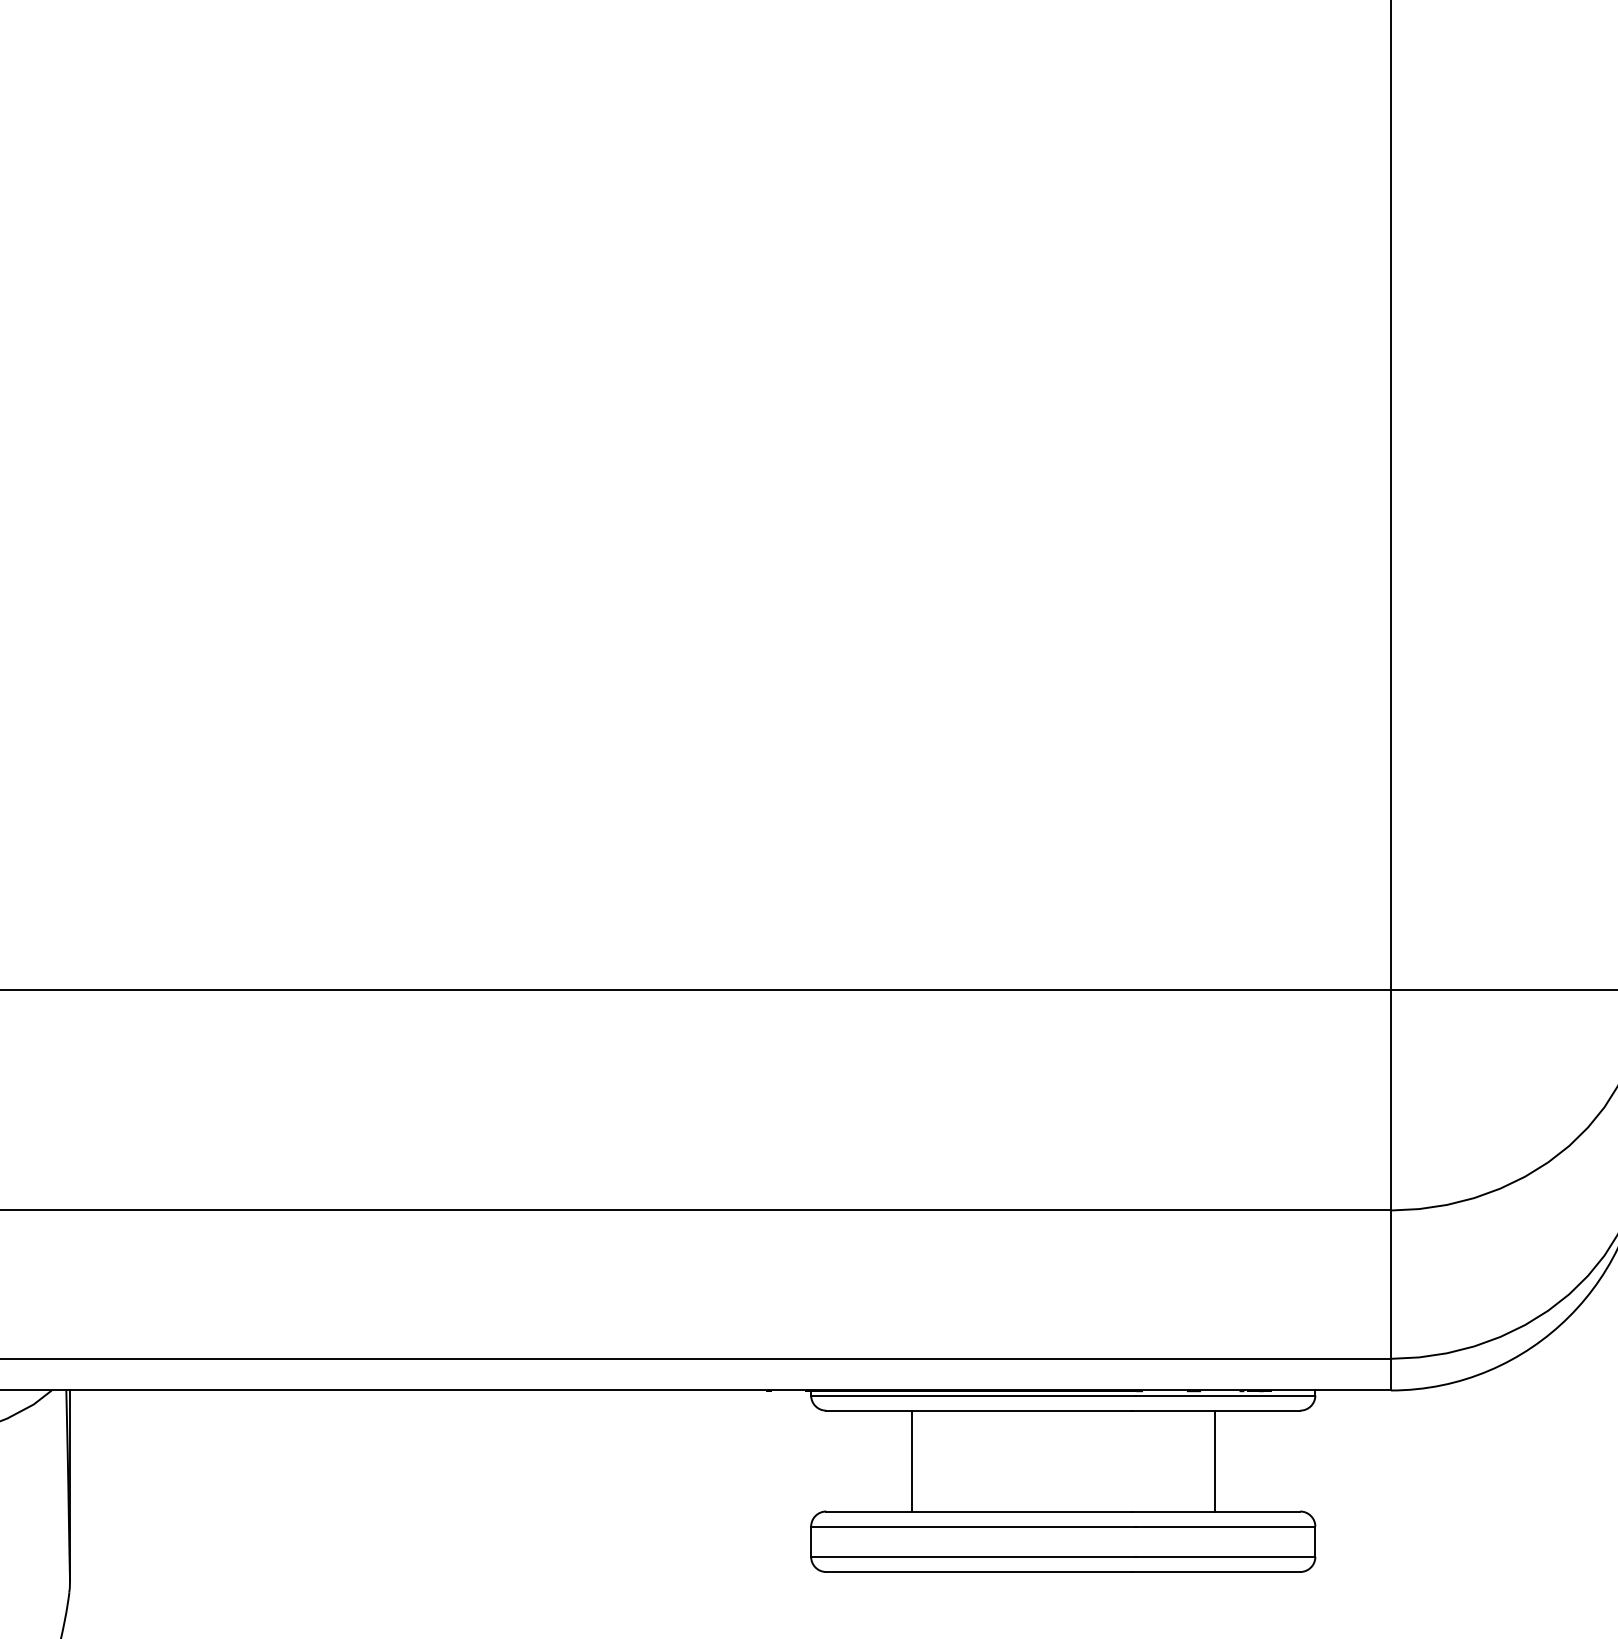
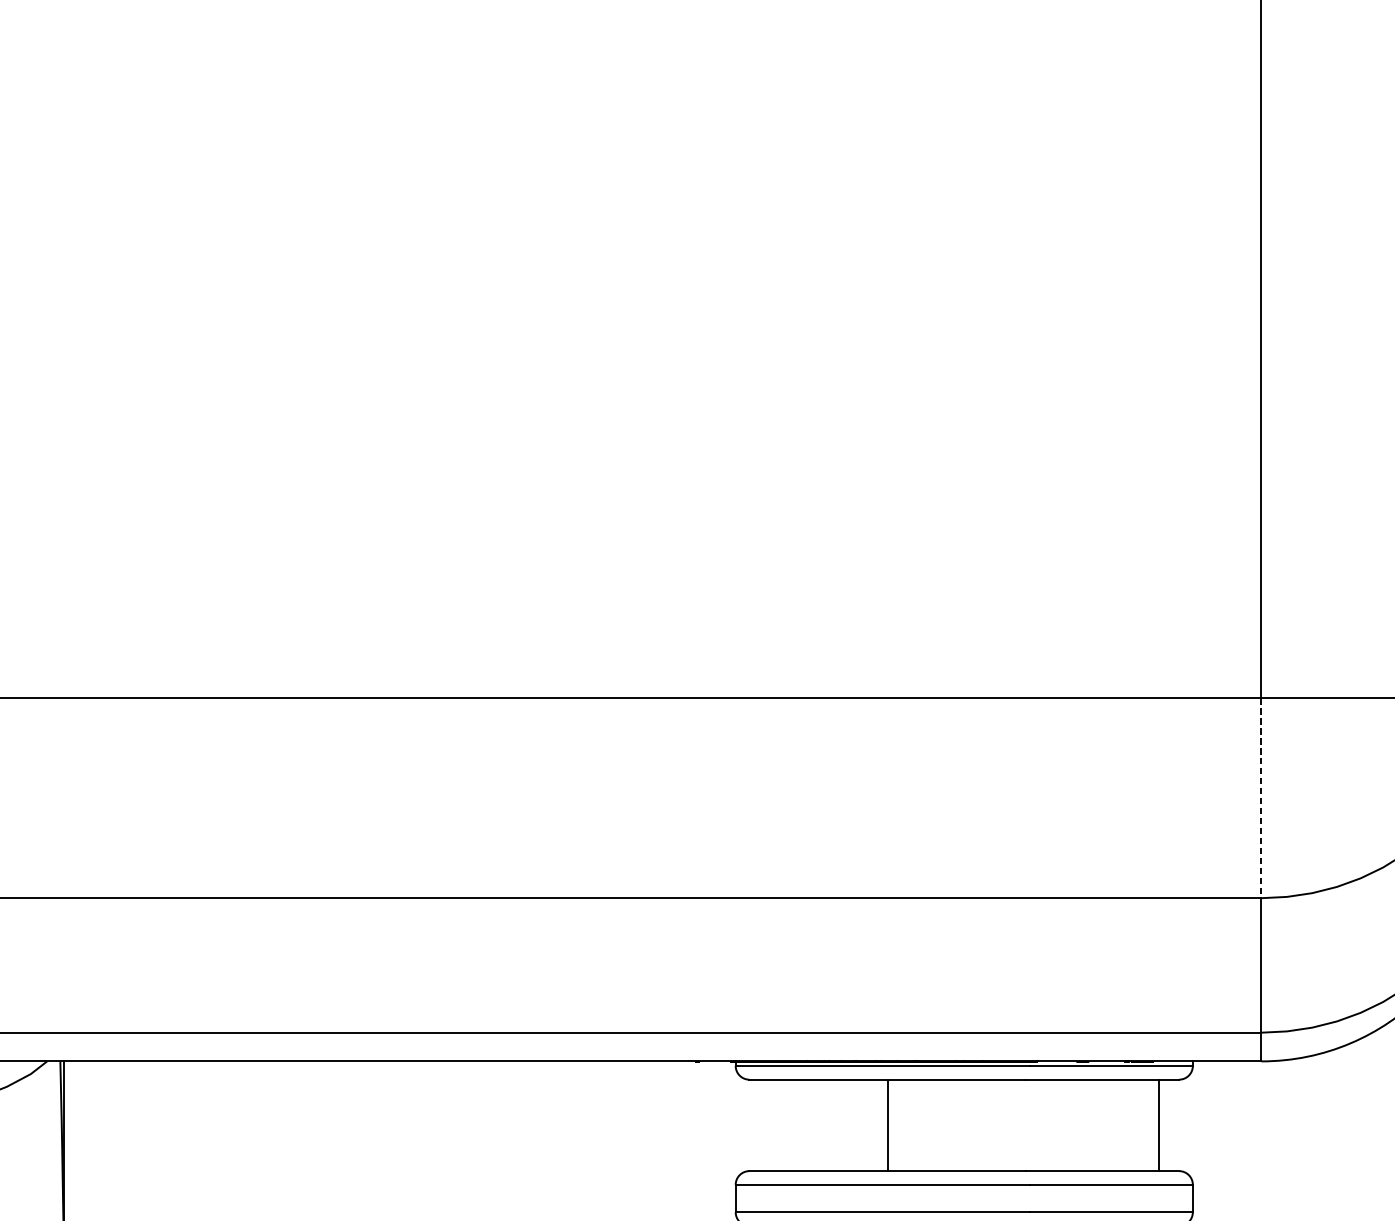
line: (1390, 1100) -> (1260, 798), solid -> dashed
line: (911, 1460) -> (887, 1124), moved
line: (1214, 1460) -> (1159, 1124), moved

